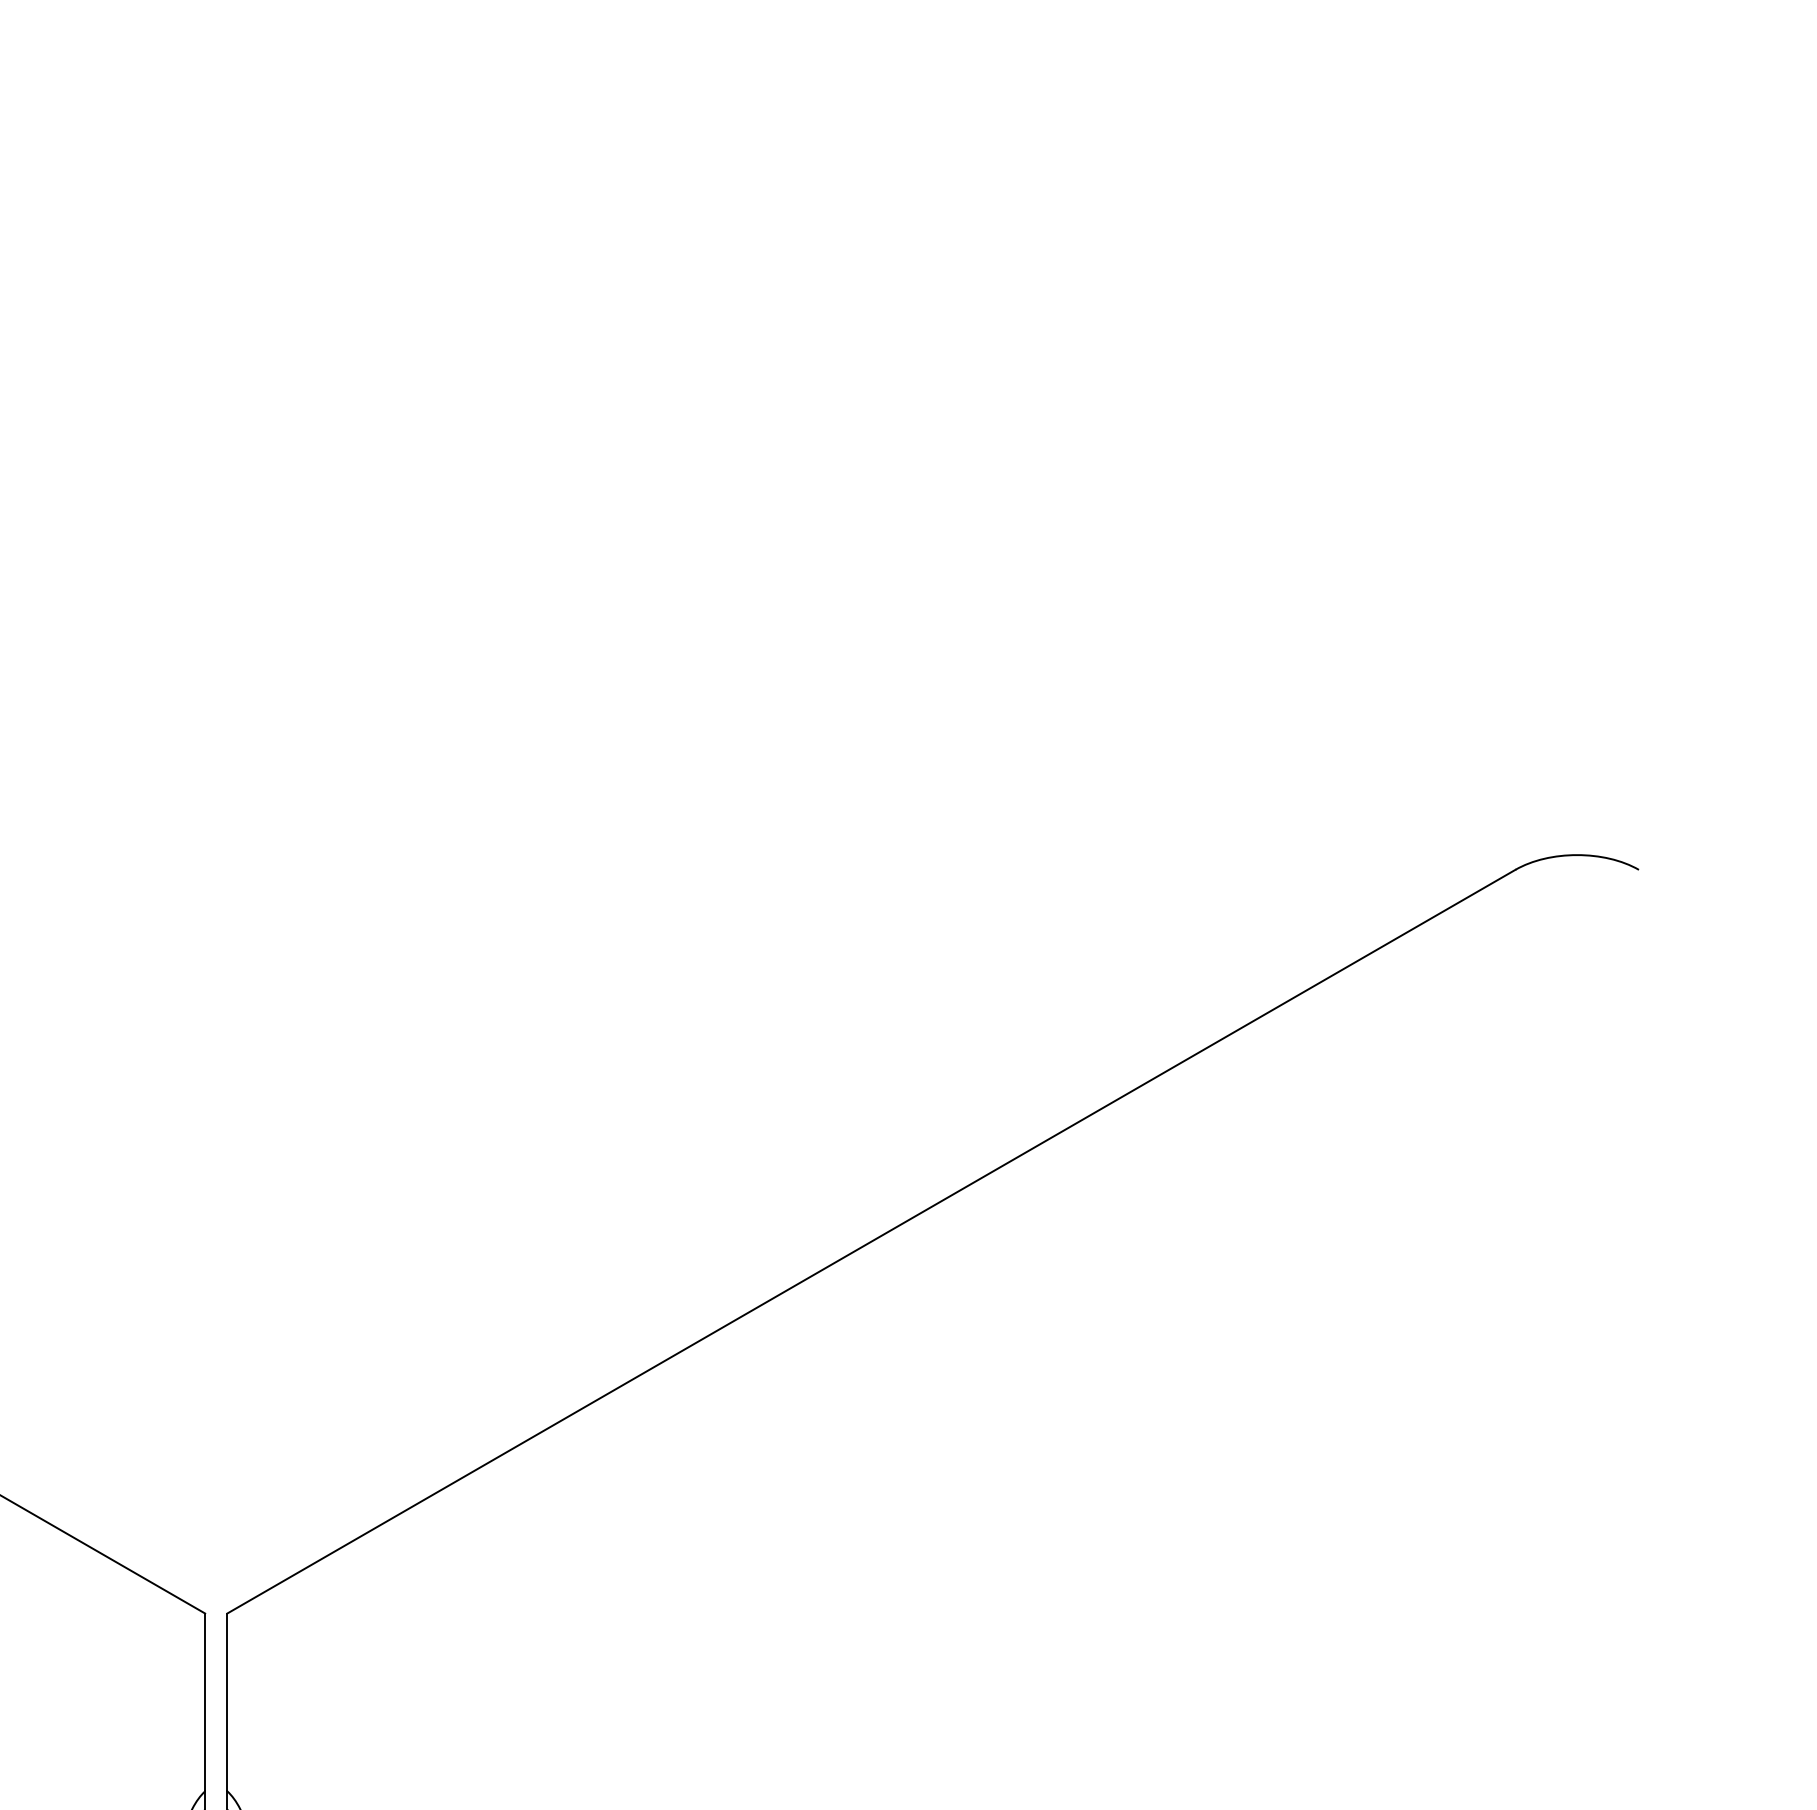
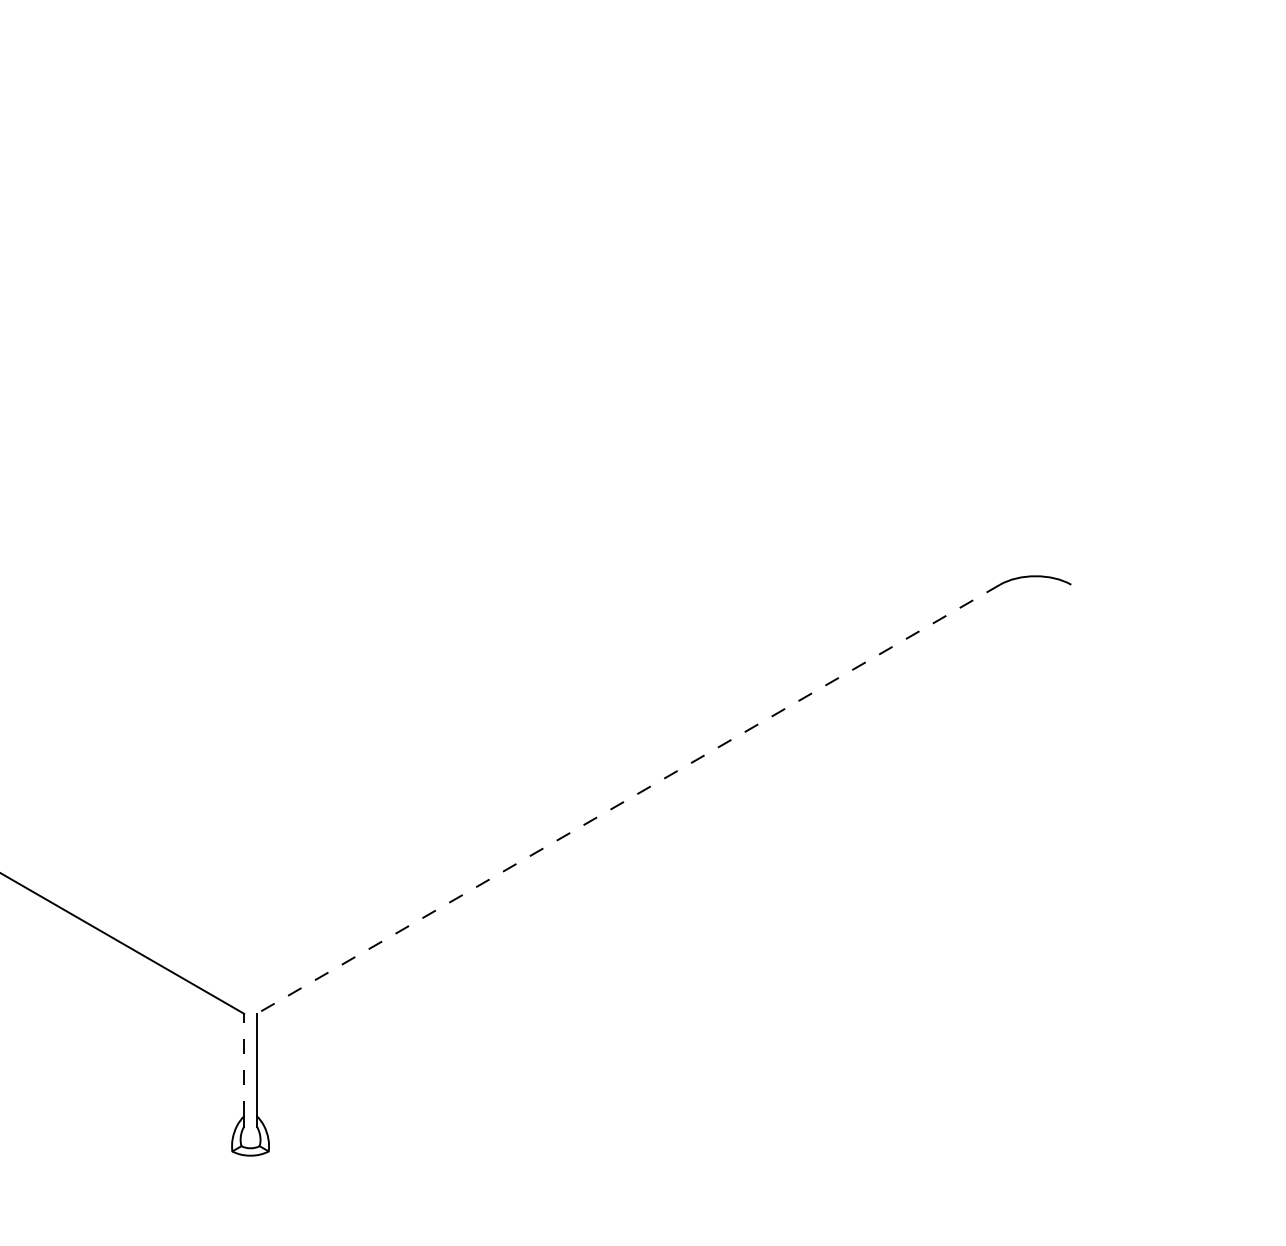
line: (871, 1242) -> (628, 799), solid -> dashed
line: (205, 1701) -> (244, 1064), solid -> dashed

